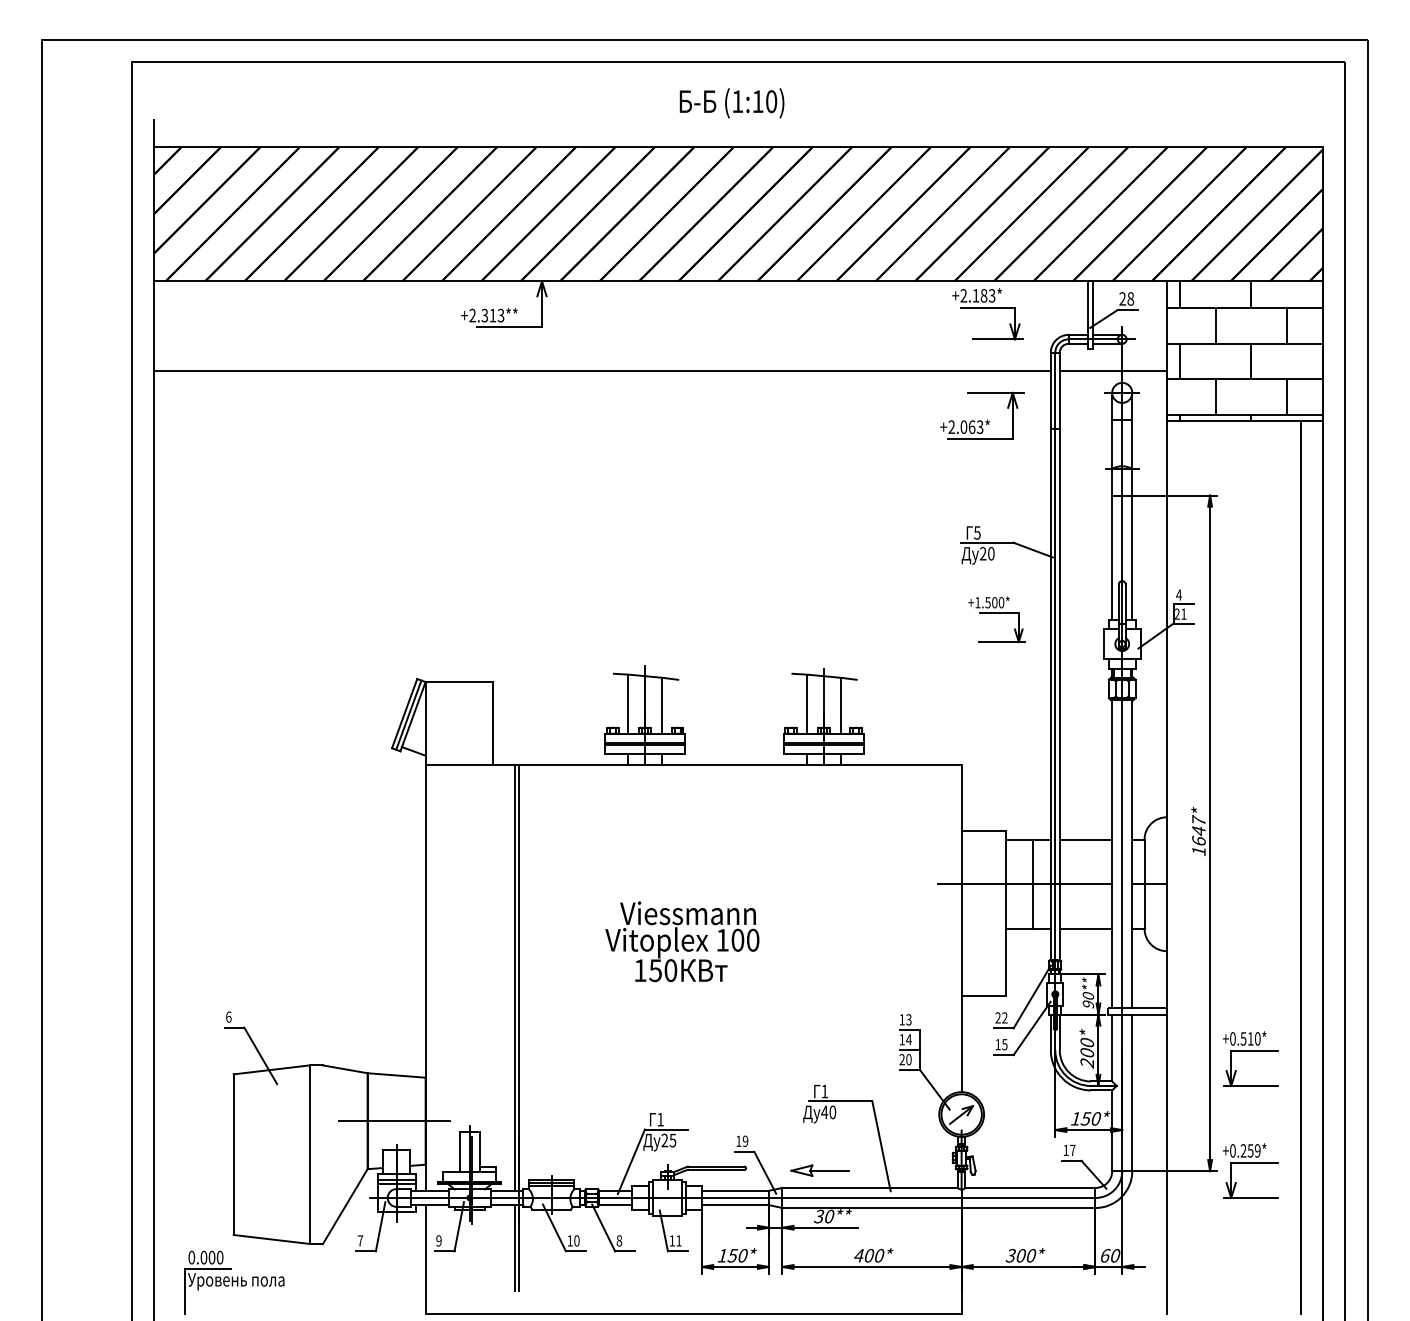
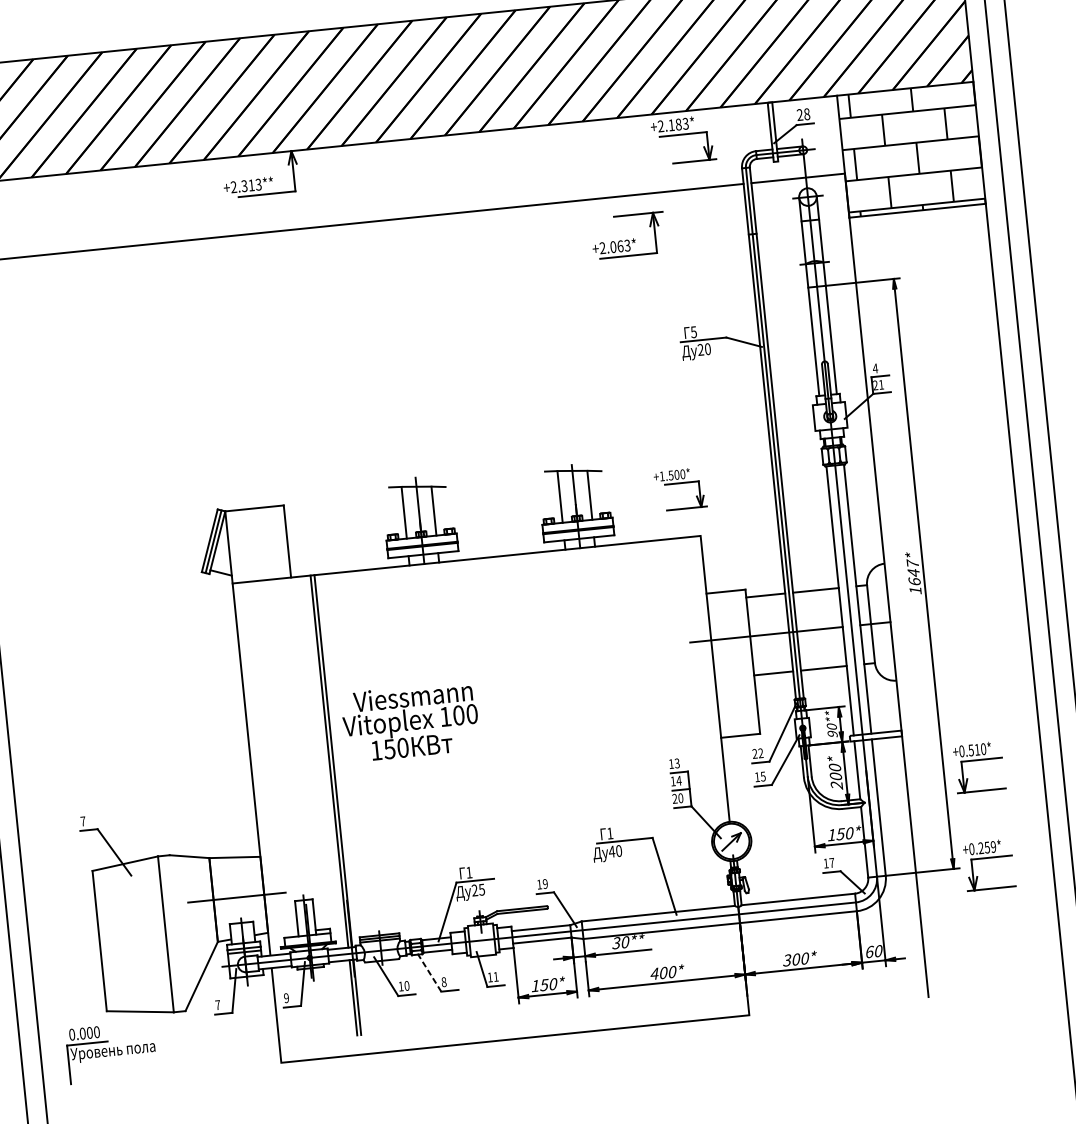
part: (982, 415) -> (628, 235), moved
part: (996, 619) -> (679, 489), moved
line: (1300, 867) -> (1005, 595), removed
line: (1033, 883) -> (773, 633), removed
text: (682, 941) -> (410, 721), moved
text: (228, 1016) -> (82, 820), 6 -> 7
part: (819, 1170) -> (612, 902), removed
line: (603, 1227) -> (429, 971), solid -> dashed

